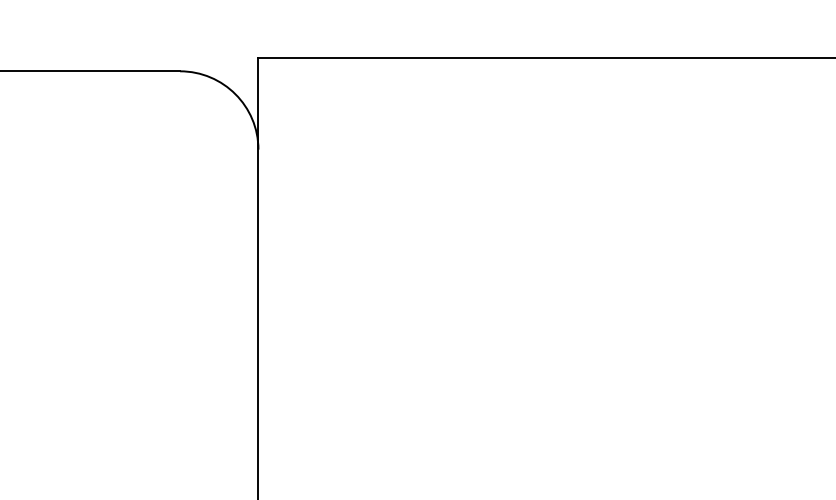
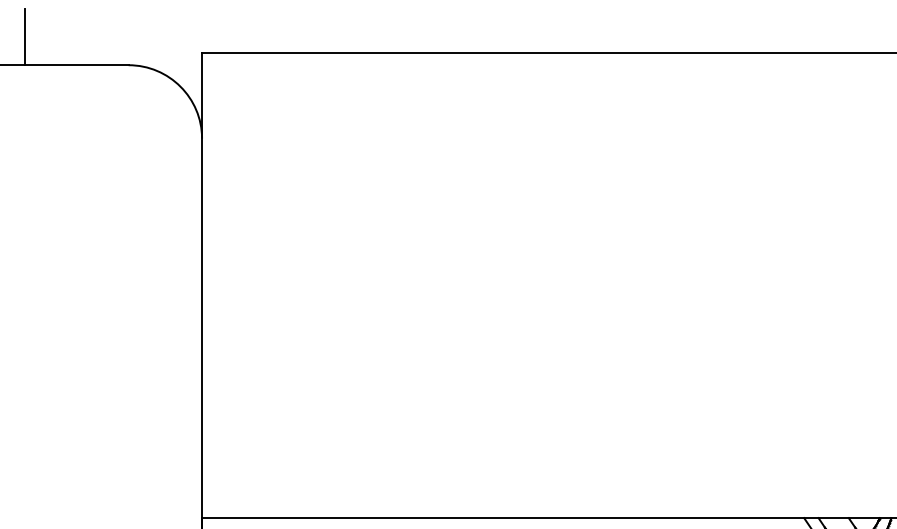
line: (69, 41) -> (24, 37), added

